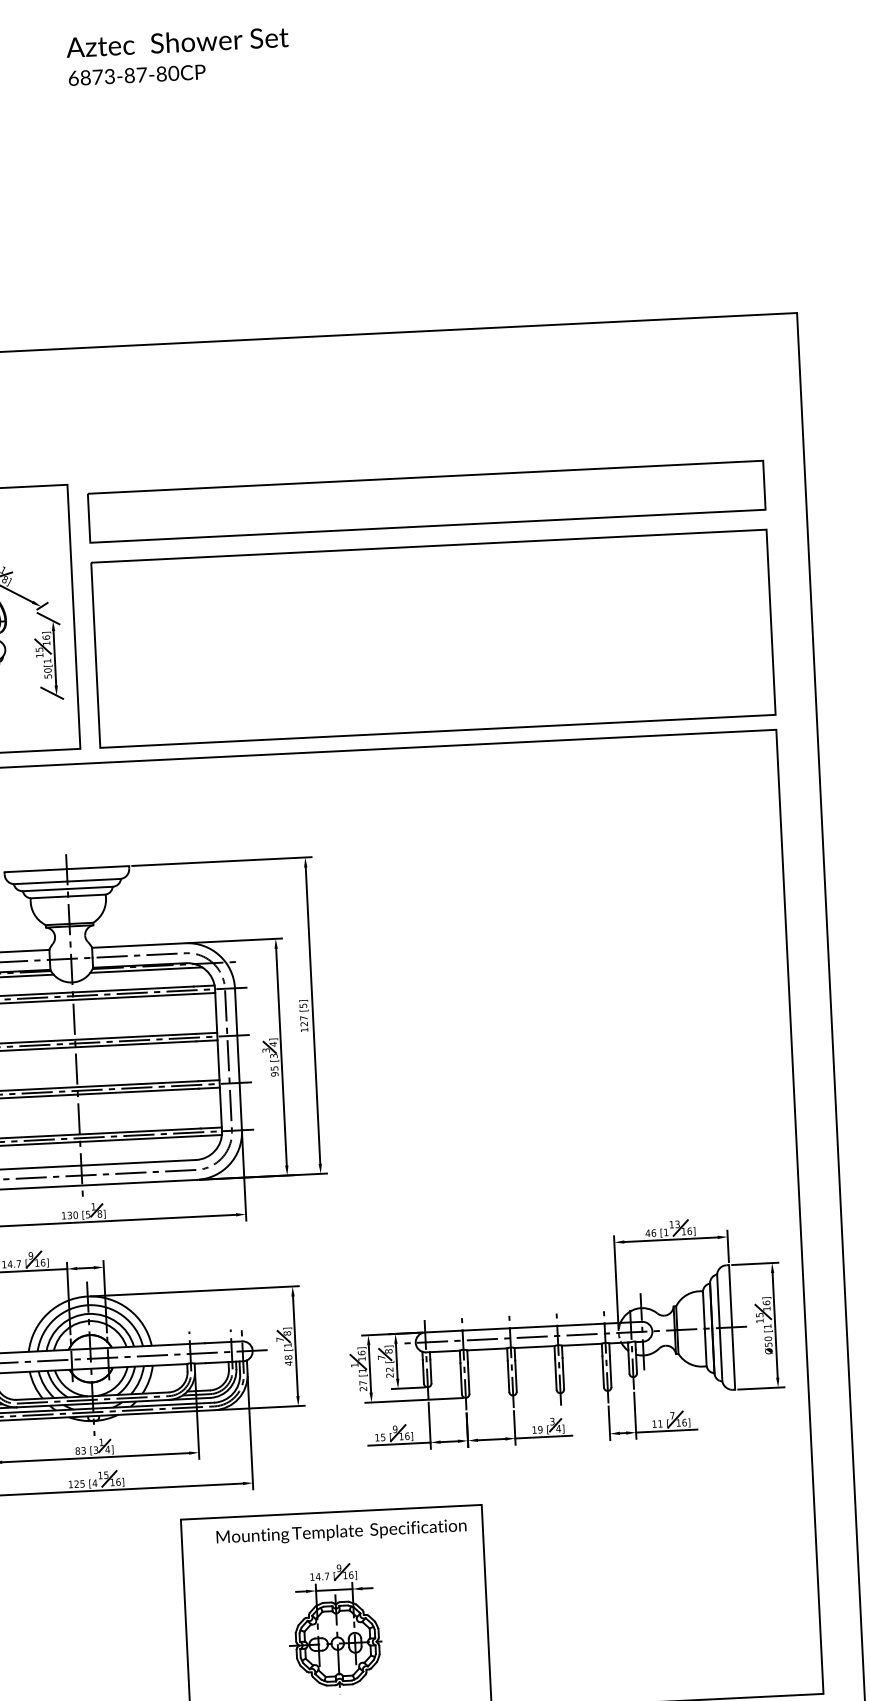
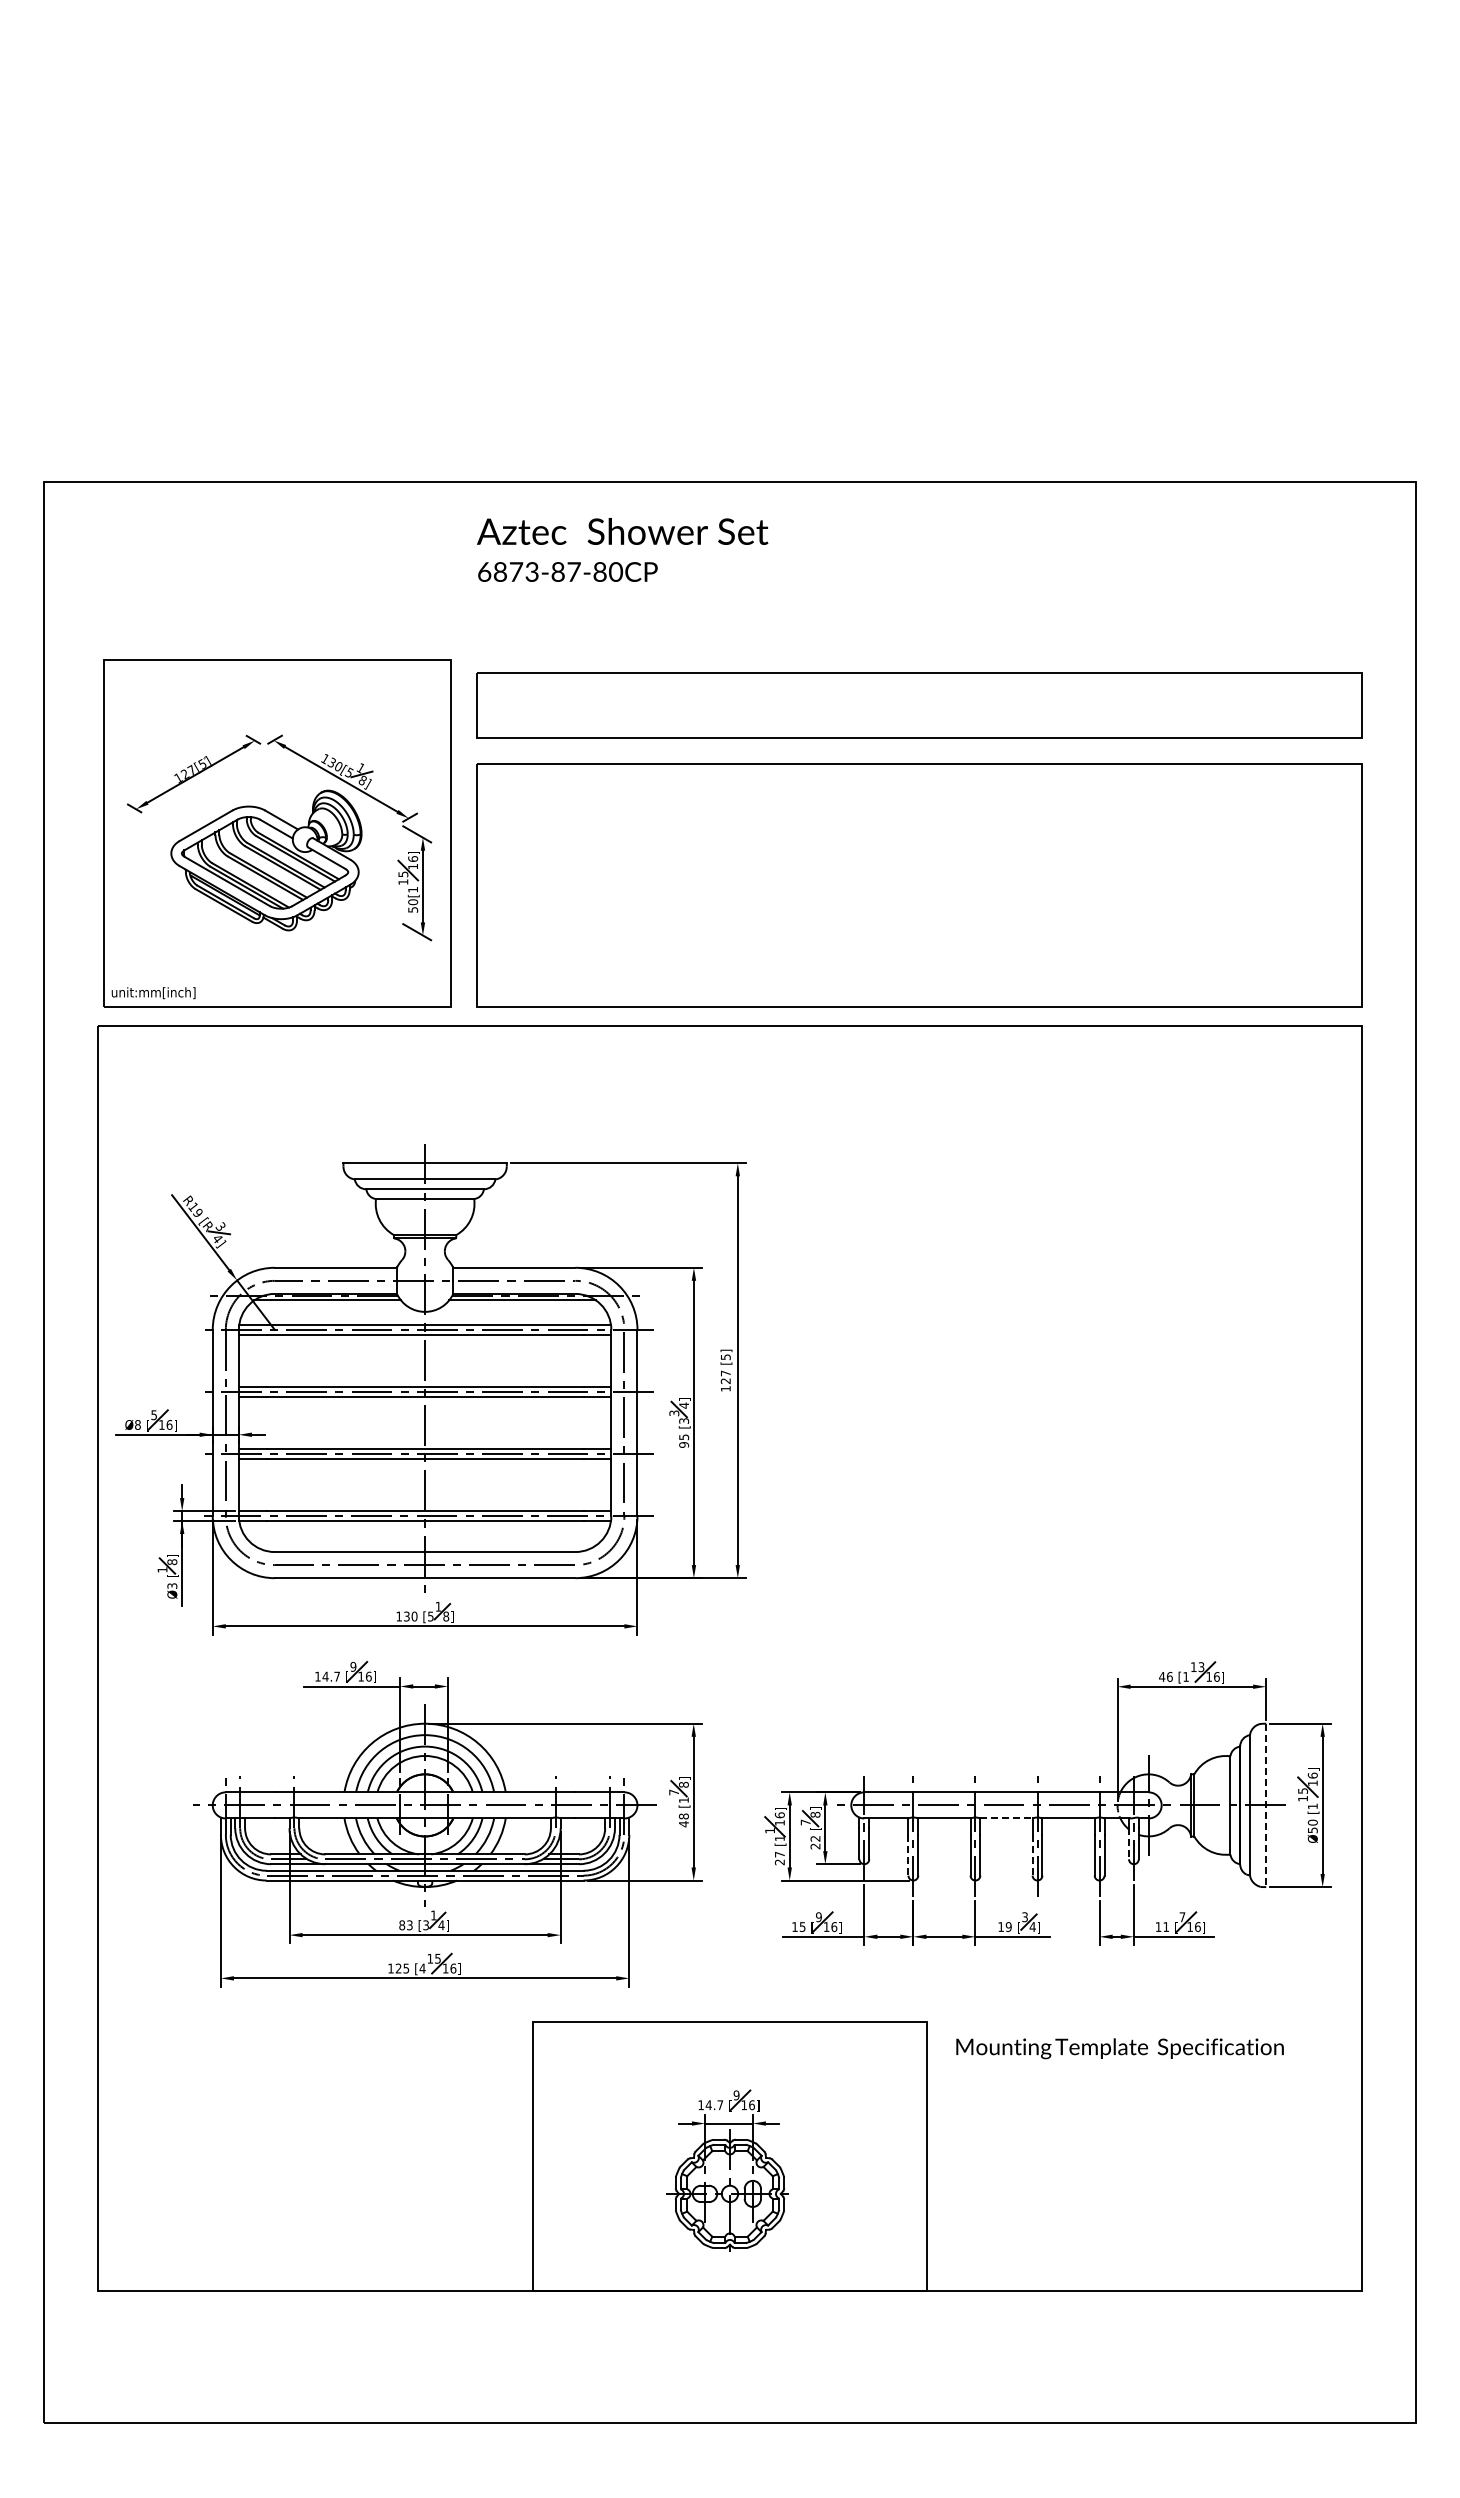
text: (177, 56) -> (622, 549), moved
line: (732, 1327) -> (1266, 1805), solid -> dashed
line: (534, 1347) -> (1006, 1818), solid -> dashed
line: (629, 1361) -> (1129, 1843), solid -> dashed
line: (555, 1374) -> (1032, 1855), solid -> dashed
line: (461, 1378) -> (908, 1855), solid -> dashed
text: (341, 1532) -> (1119, 2048), moved

